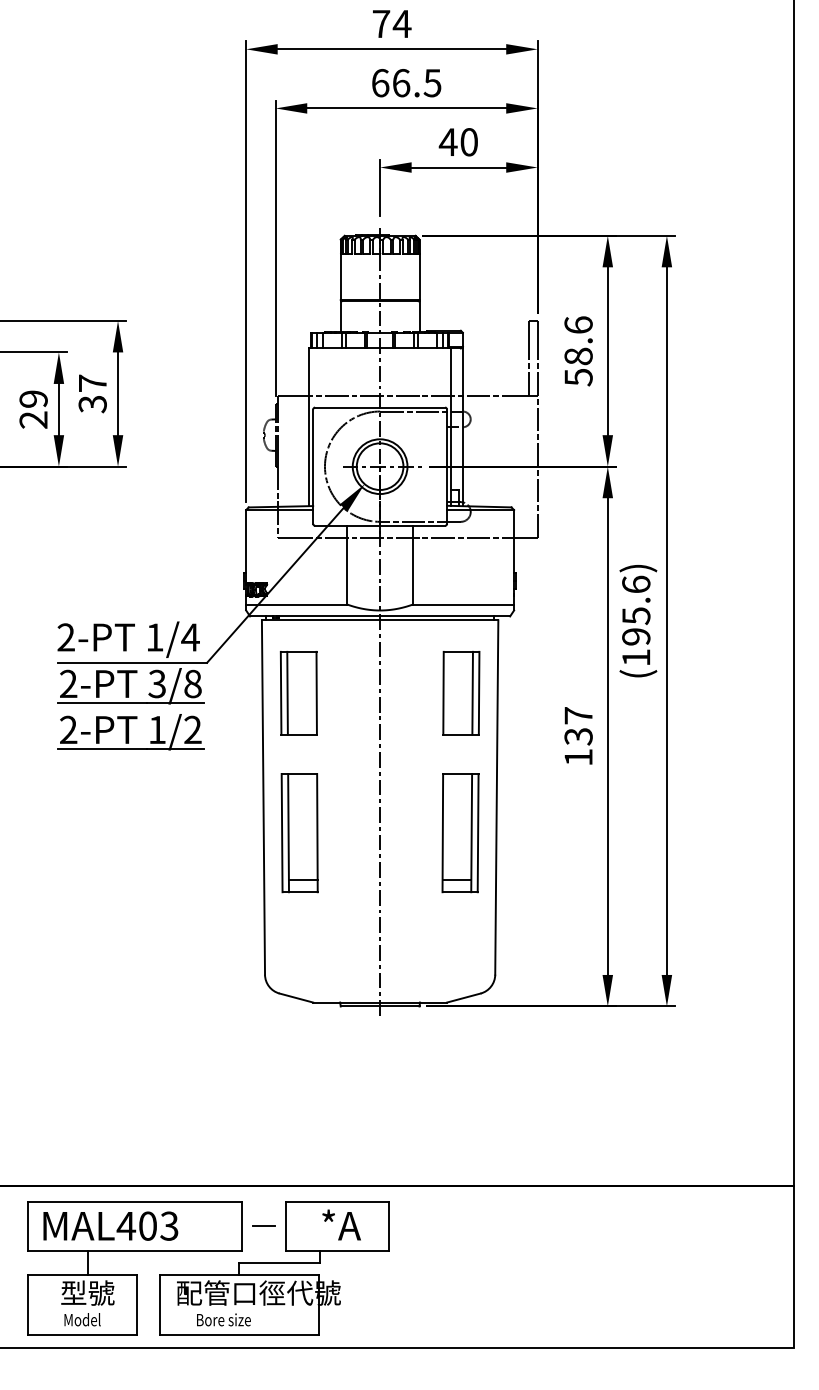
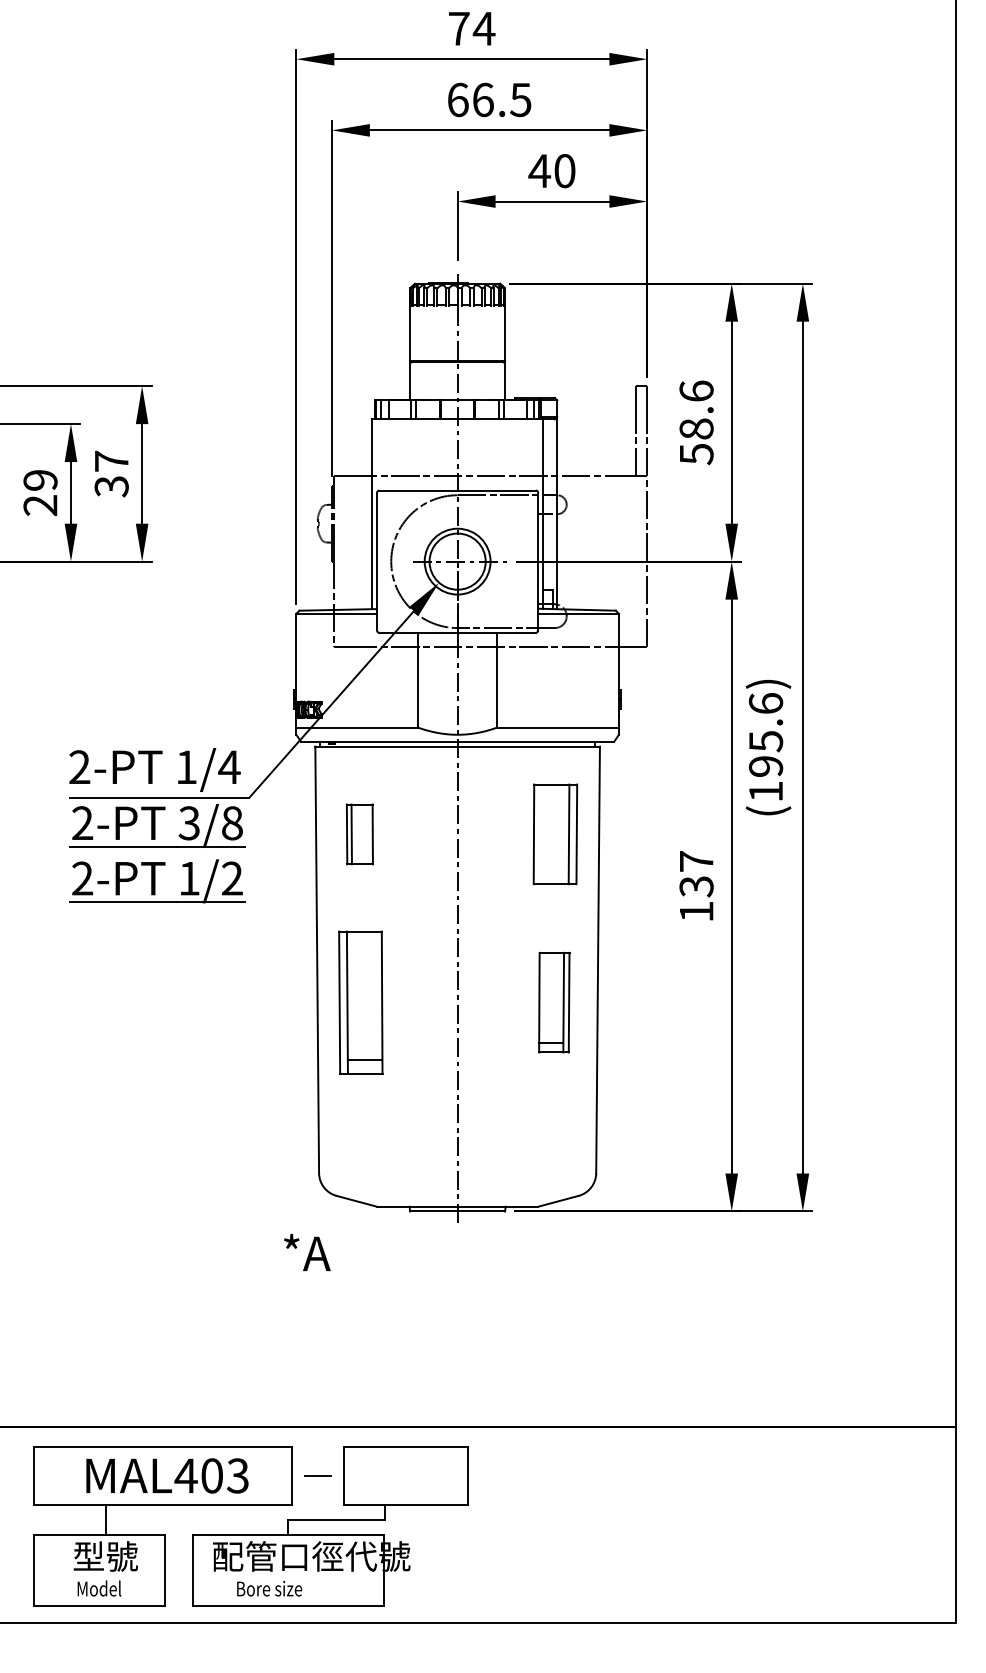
part: (298, 693) -> (359, 834), size x0.6
part: (459, 832) -> (553, 1002), size x0.7
text: (341, 1224) -> (307, 1252), moved
text: (110, 1225) -> (167, 1475), moved

